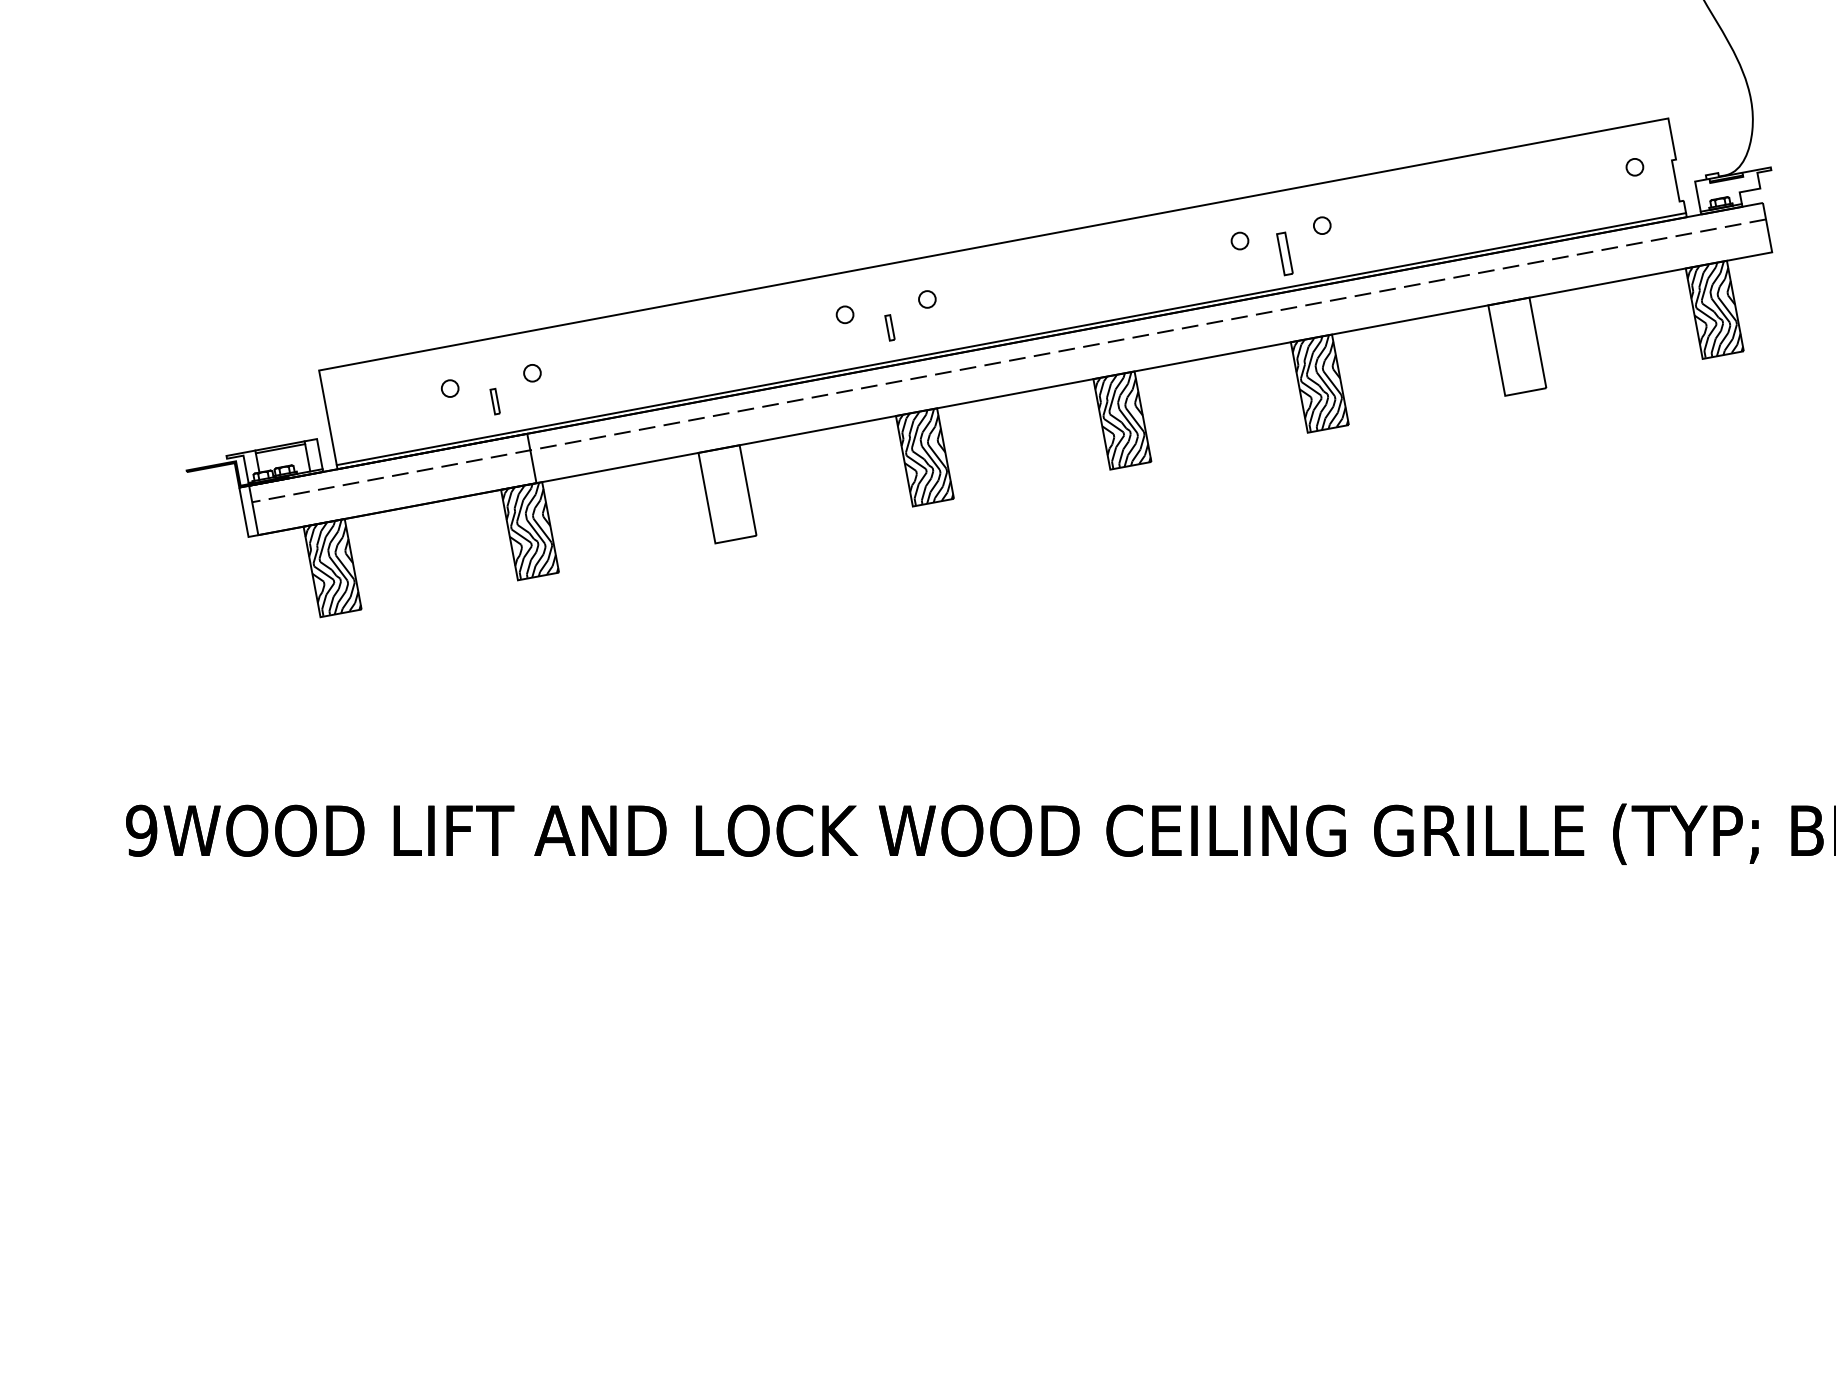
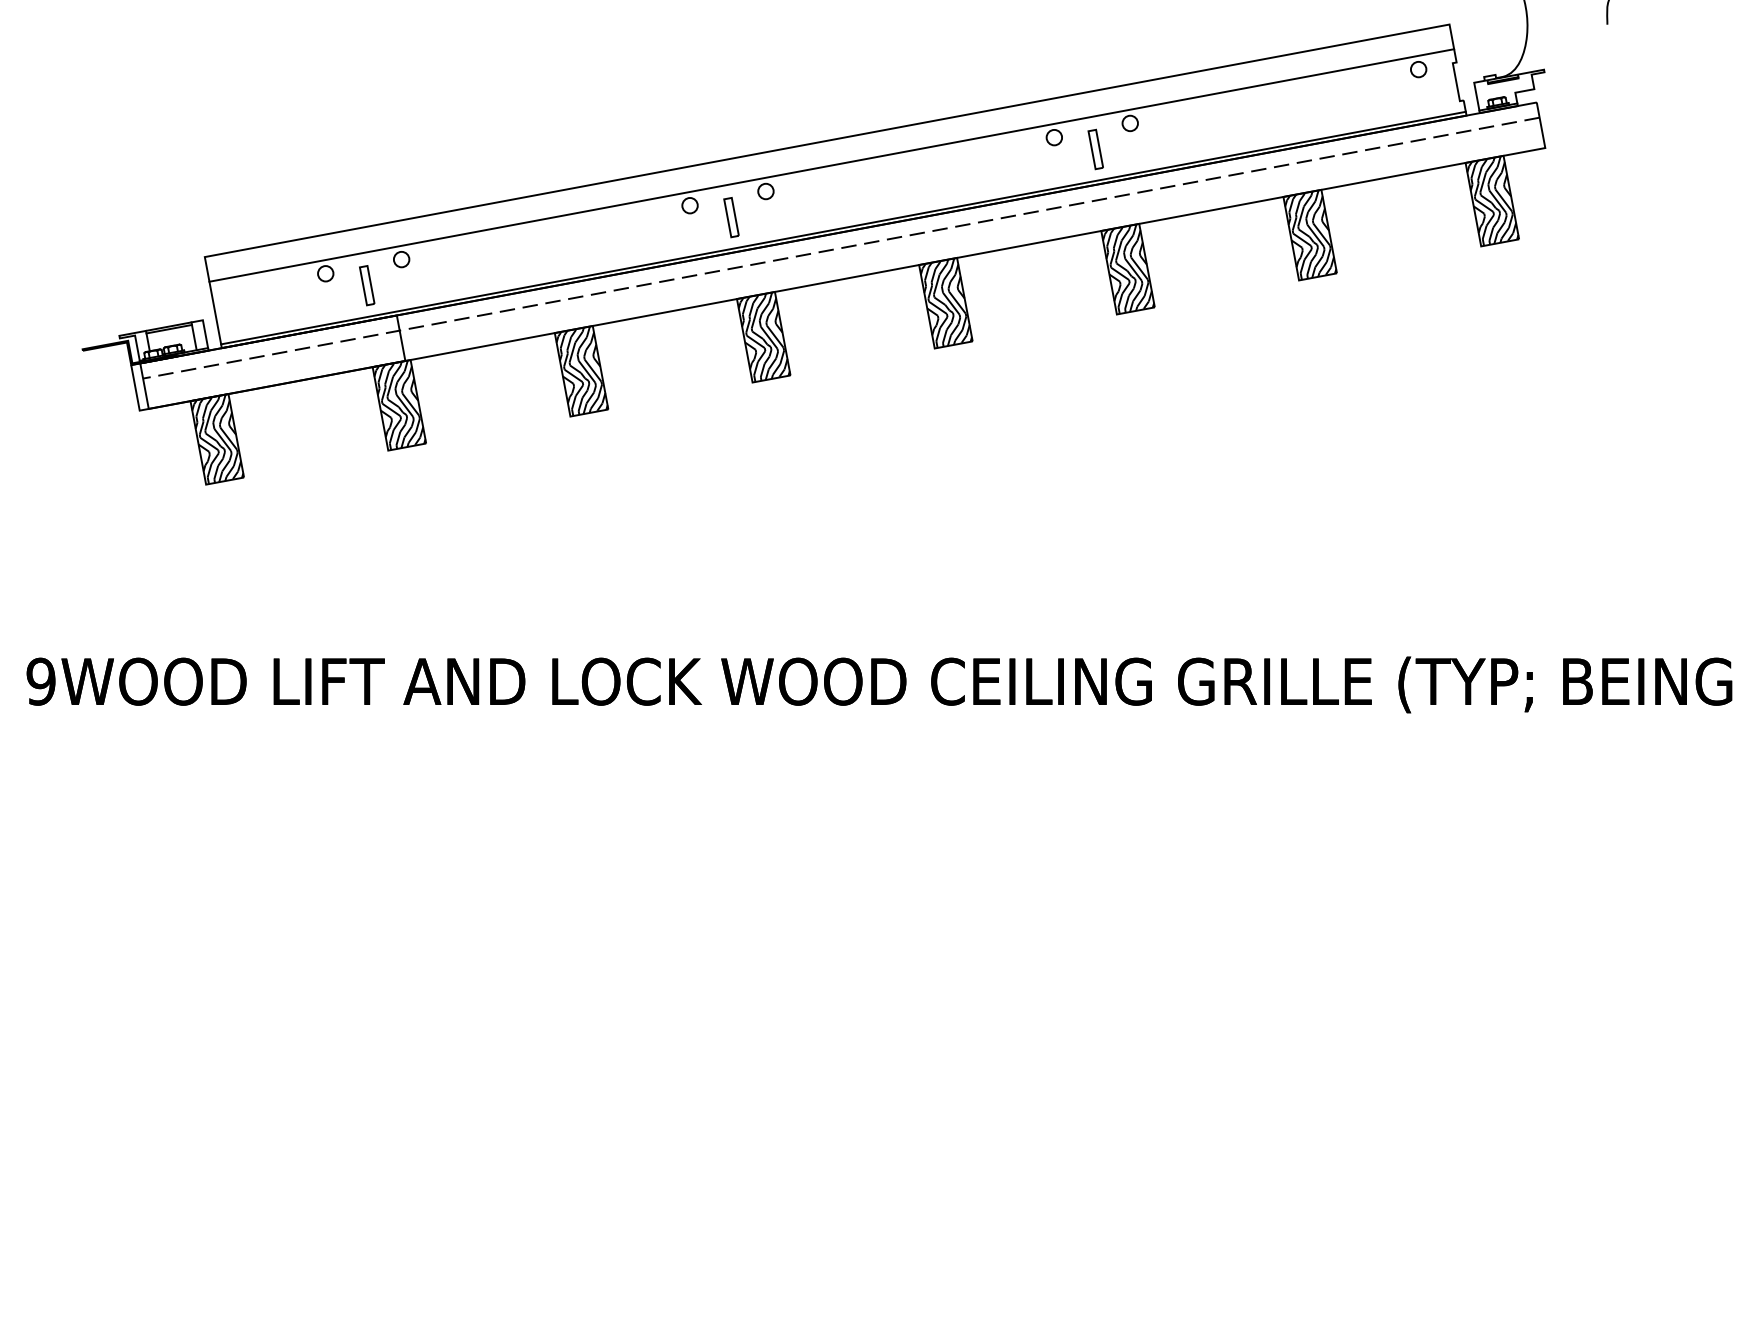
line: (998, 271) -> (831, 165), added
part: (890, 327) -> (731, 217), size x1.67
hatch: (1517, 346) -> (1310, 234), added
part: (495, 401) -> (367, 285), size x1.67
hatch: (727, 494) -> (581, 371), added

